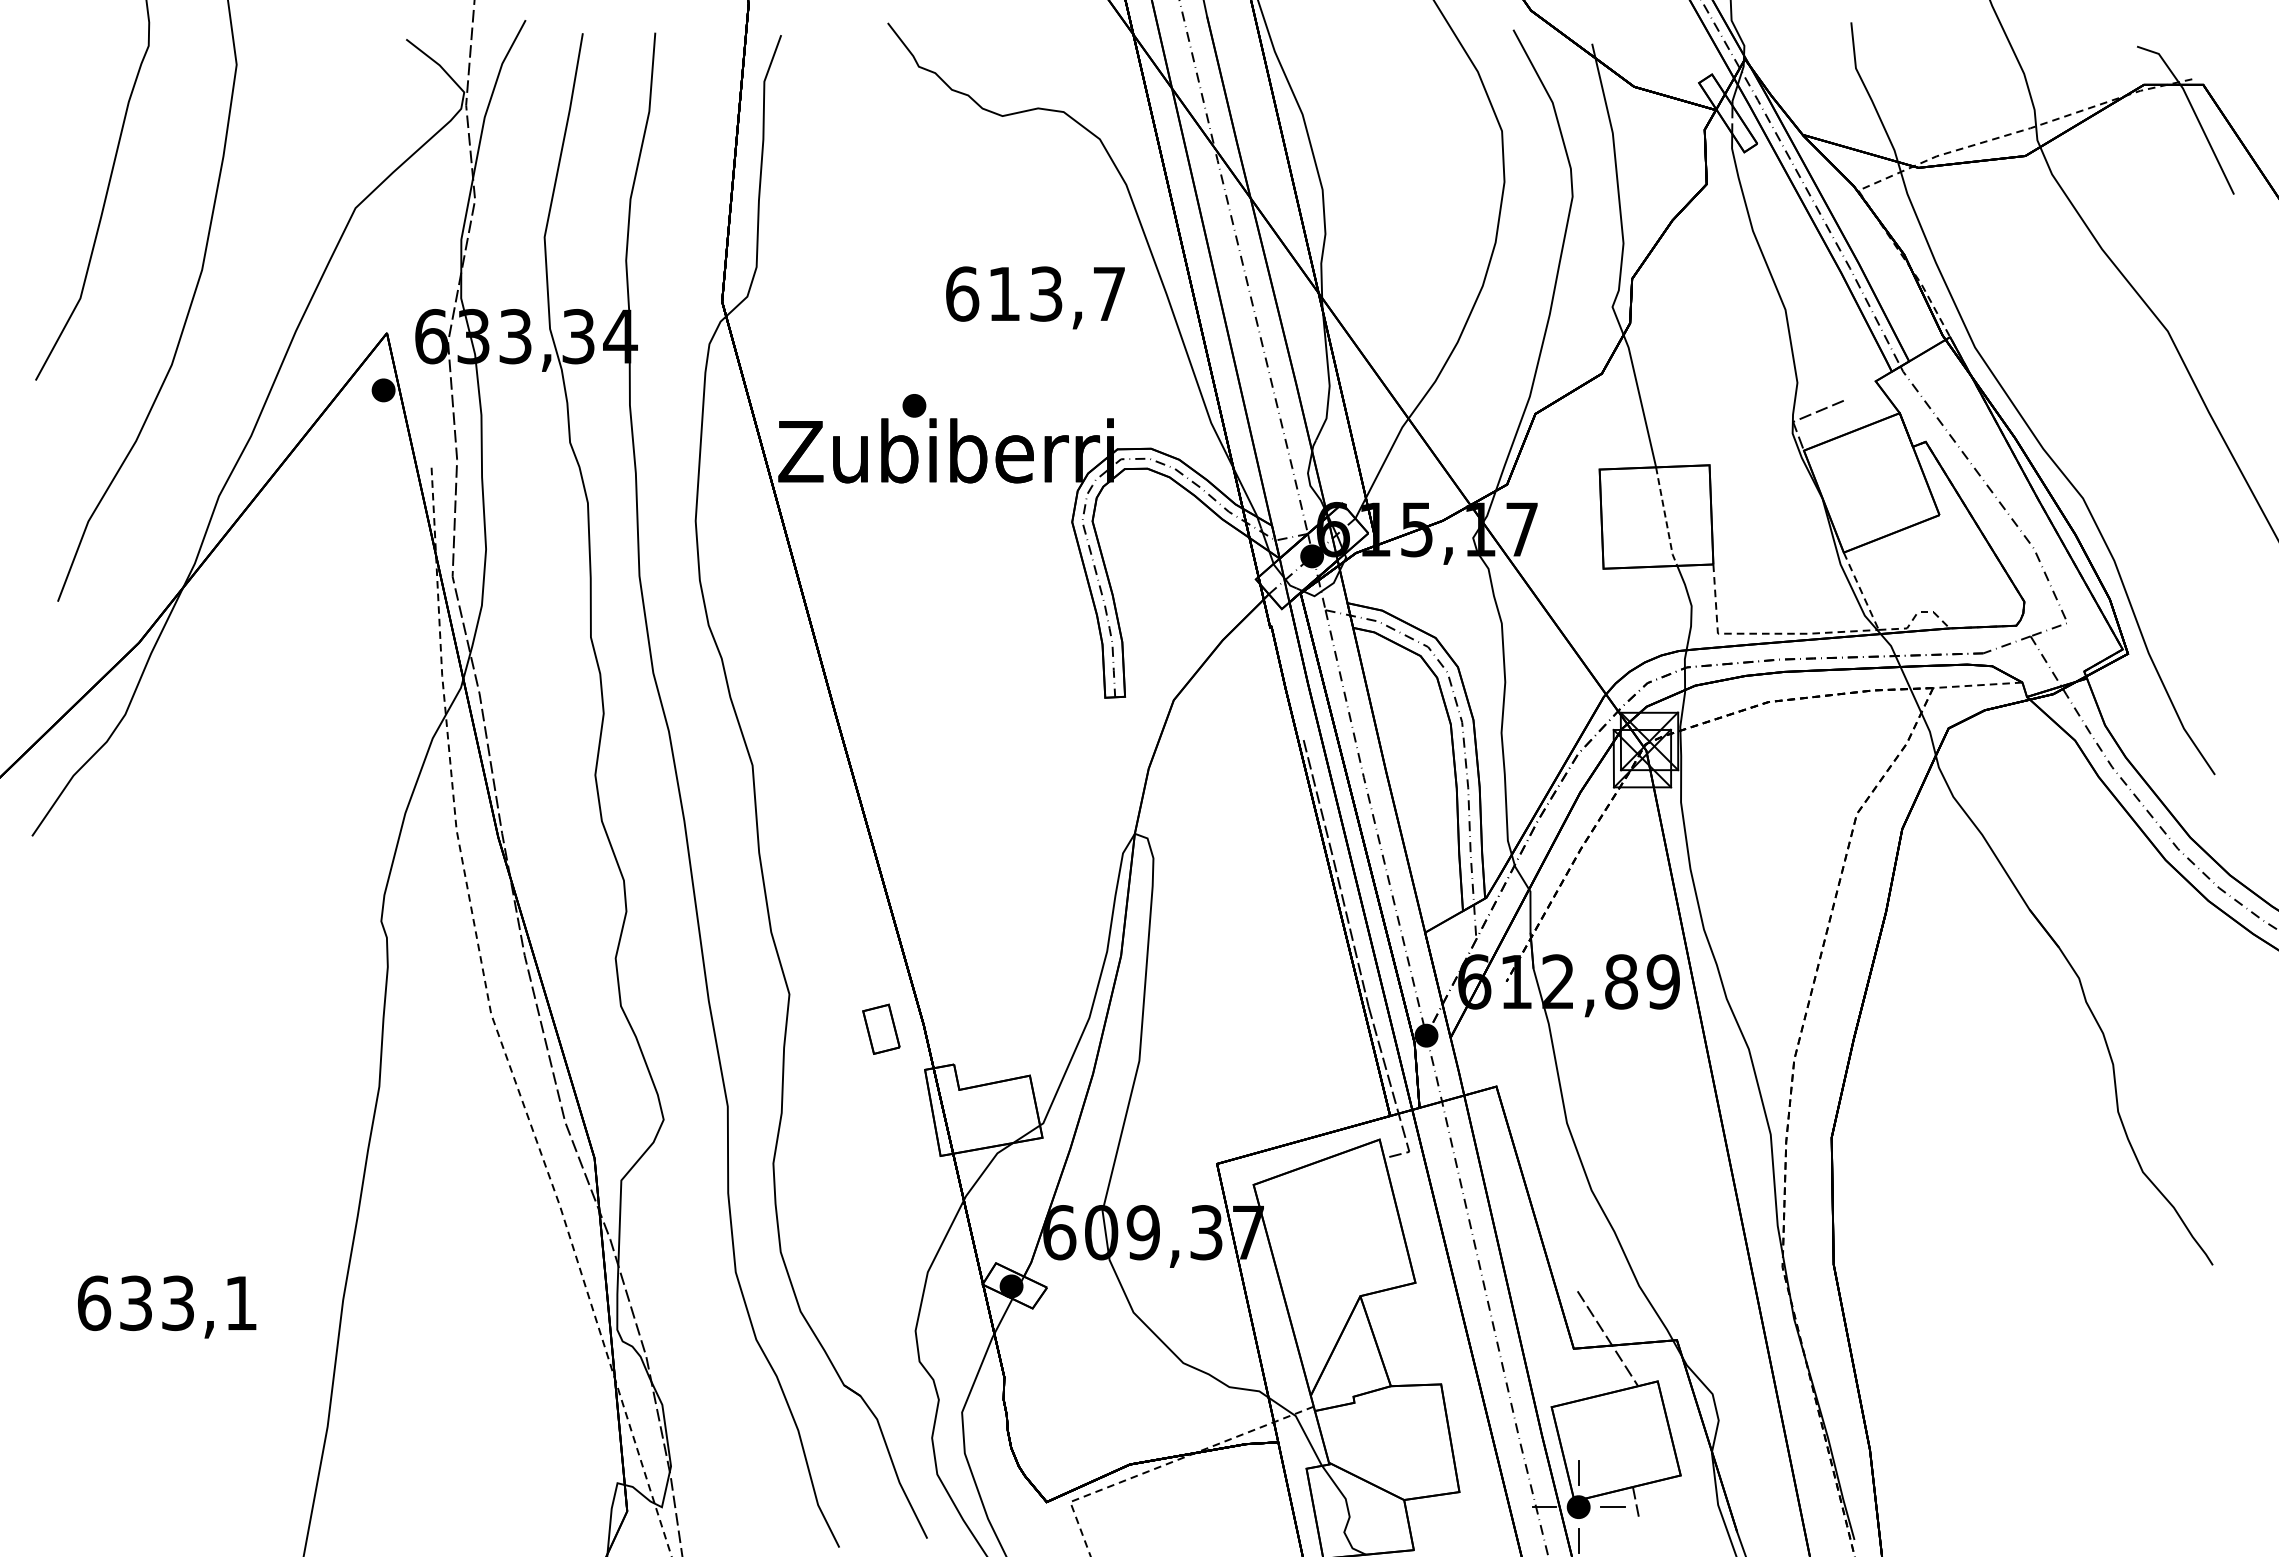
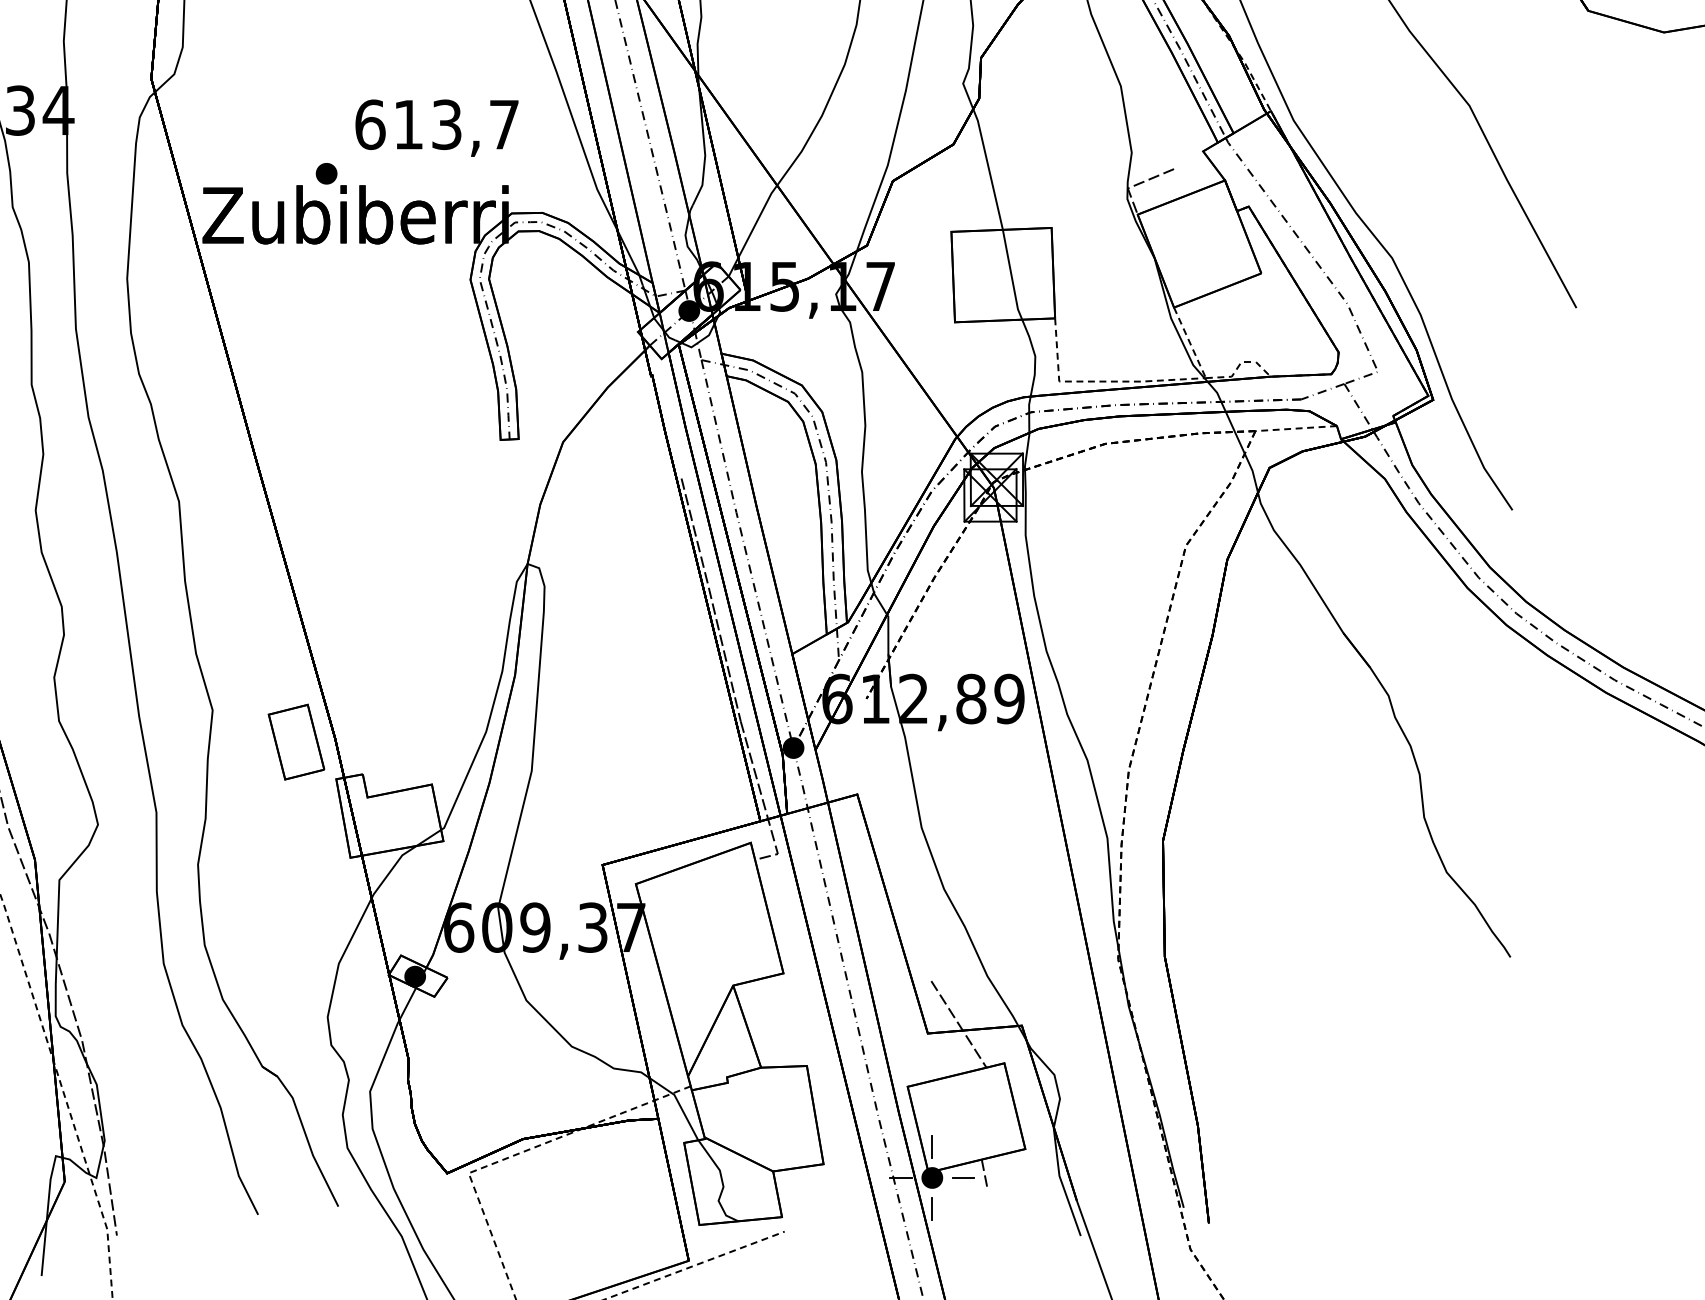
text: (1035, 297) -> (437, 127), moved
line: (1665, 518) -> (1011, 276), dashed -> solid
part: (881, 1029) -> (296, 742), size x1.67

